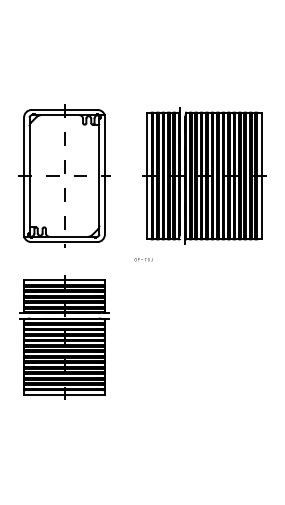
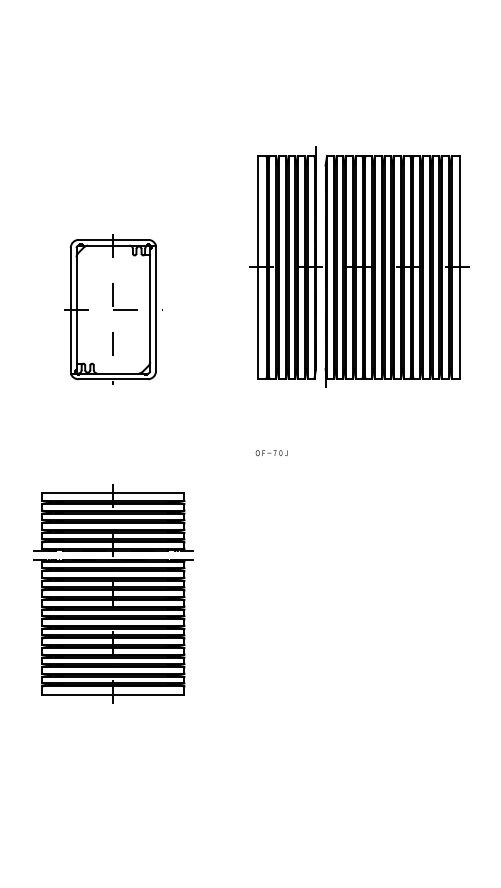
part: (64, 175) -> (113, 308), size x0.6
part: (204, 175) -> (359, 266), moved
text: (143, 259) -> (271, 452), moved

